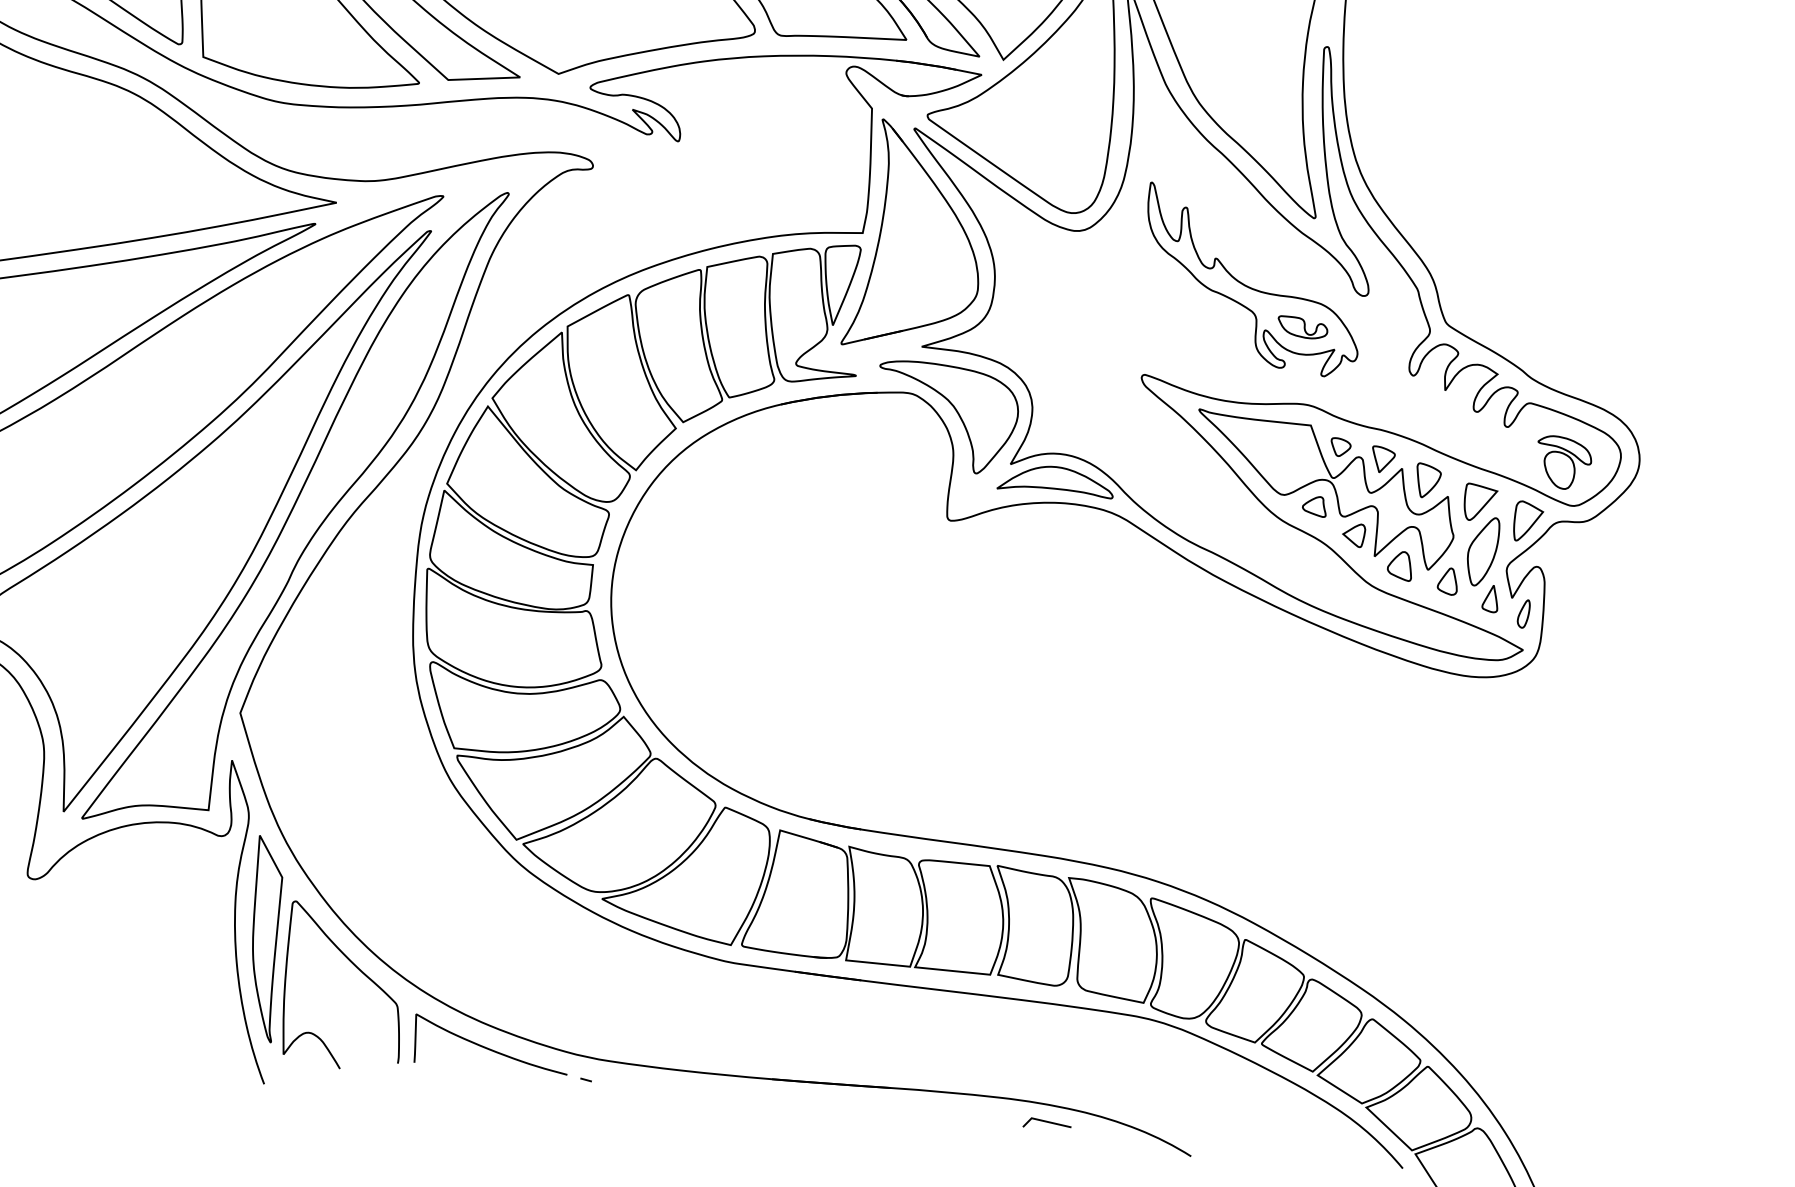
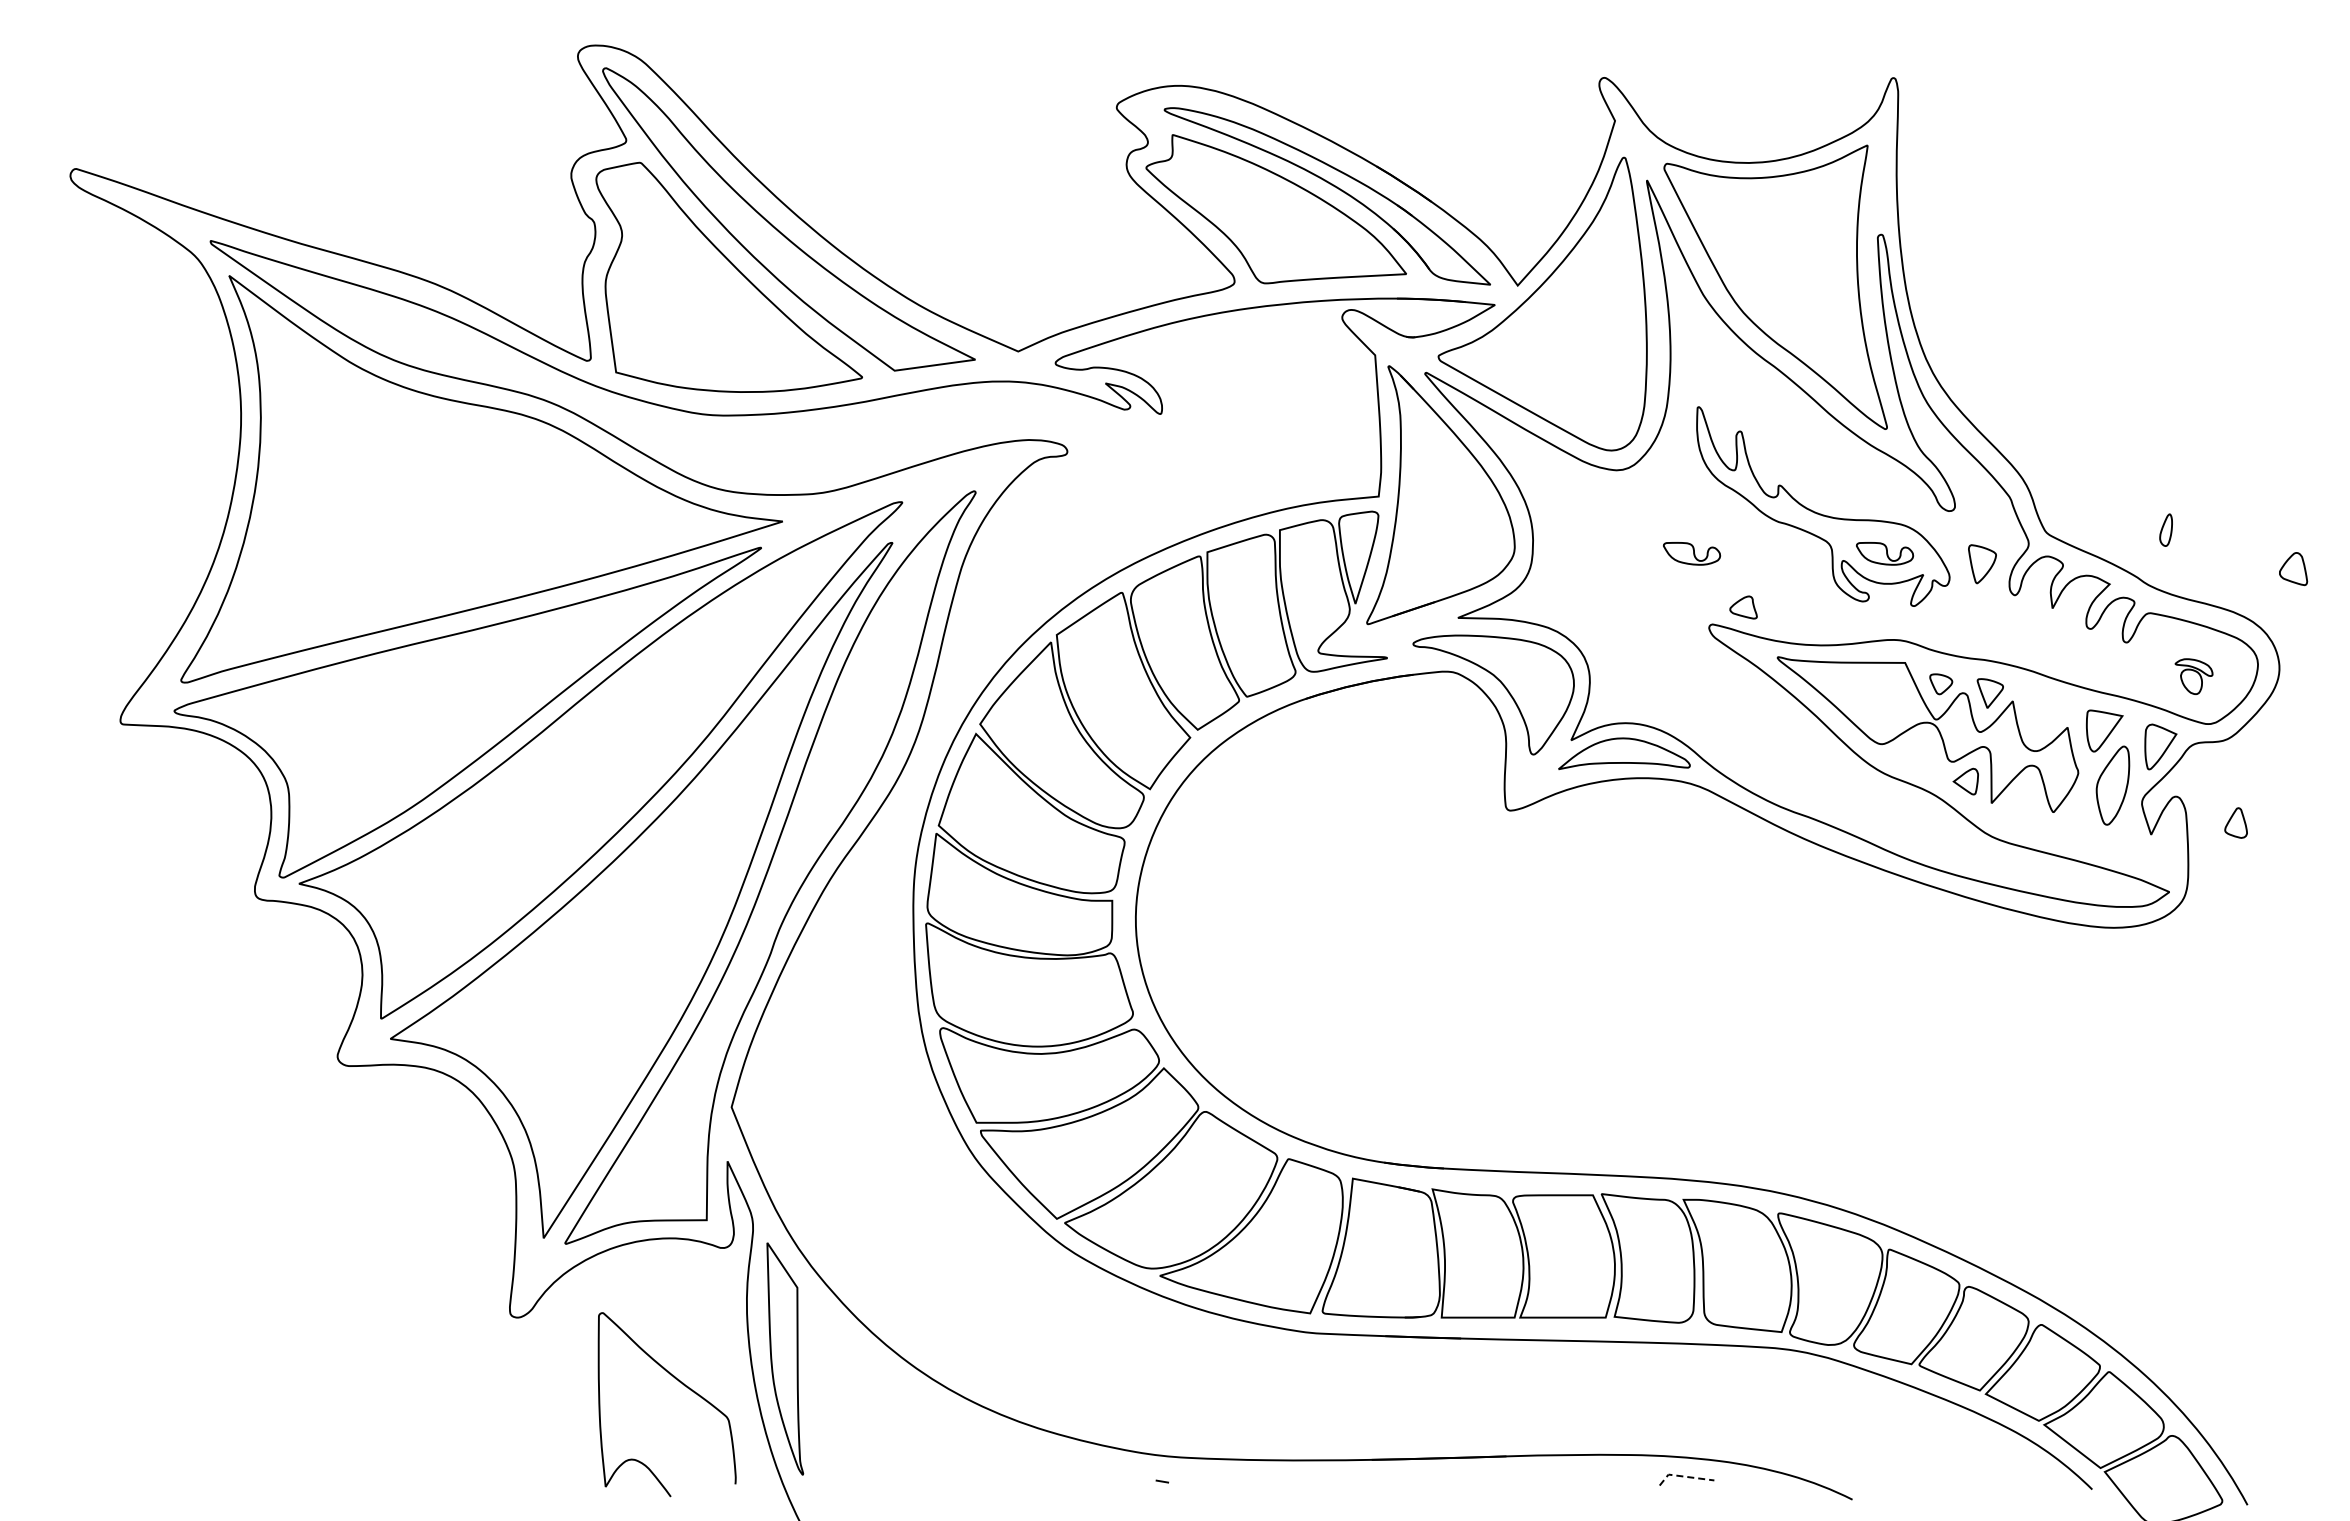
part: (1133, 310) -> (1692, 553), added
part: (1563, 462) -> (2193, 676), size x0.6
part: (1428, 481) -> (1982, 564), moved
part: (1314, 506) -> (1743, 607), moved
part: (1400, 566) -> (2293, 569), moved
part: (1447, 580) -> (2235, 822), moved
part: (1490, 598) -> (2126, 837), removed
part: (1523, 613) -> (2165, 529), moved
curve: (361, 973) -> (684, 1386), moved
curve: (489, 1048) -> (1049, 1456), removed
line: (1045, 1121) -> (1684, 1476), solid -> dashed

